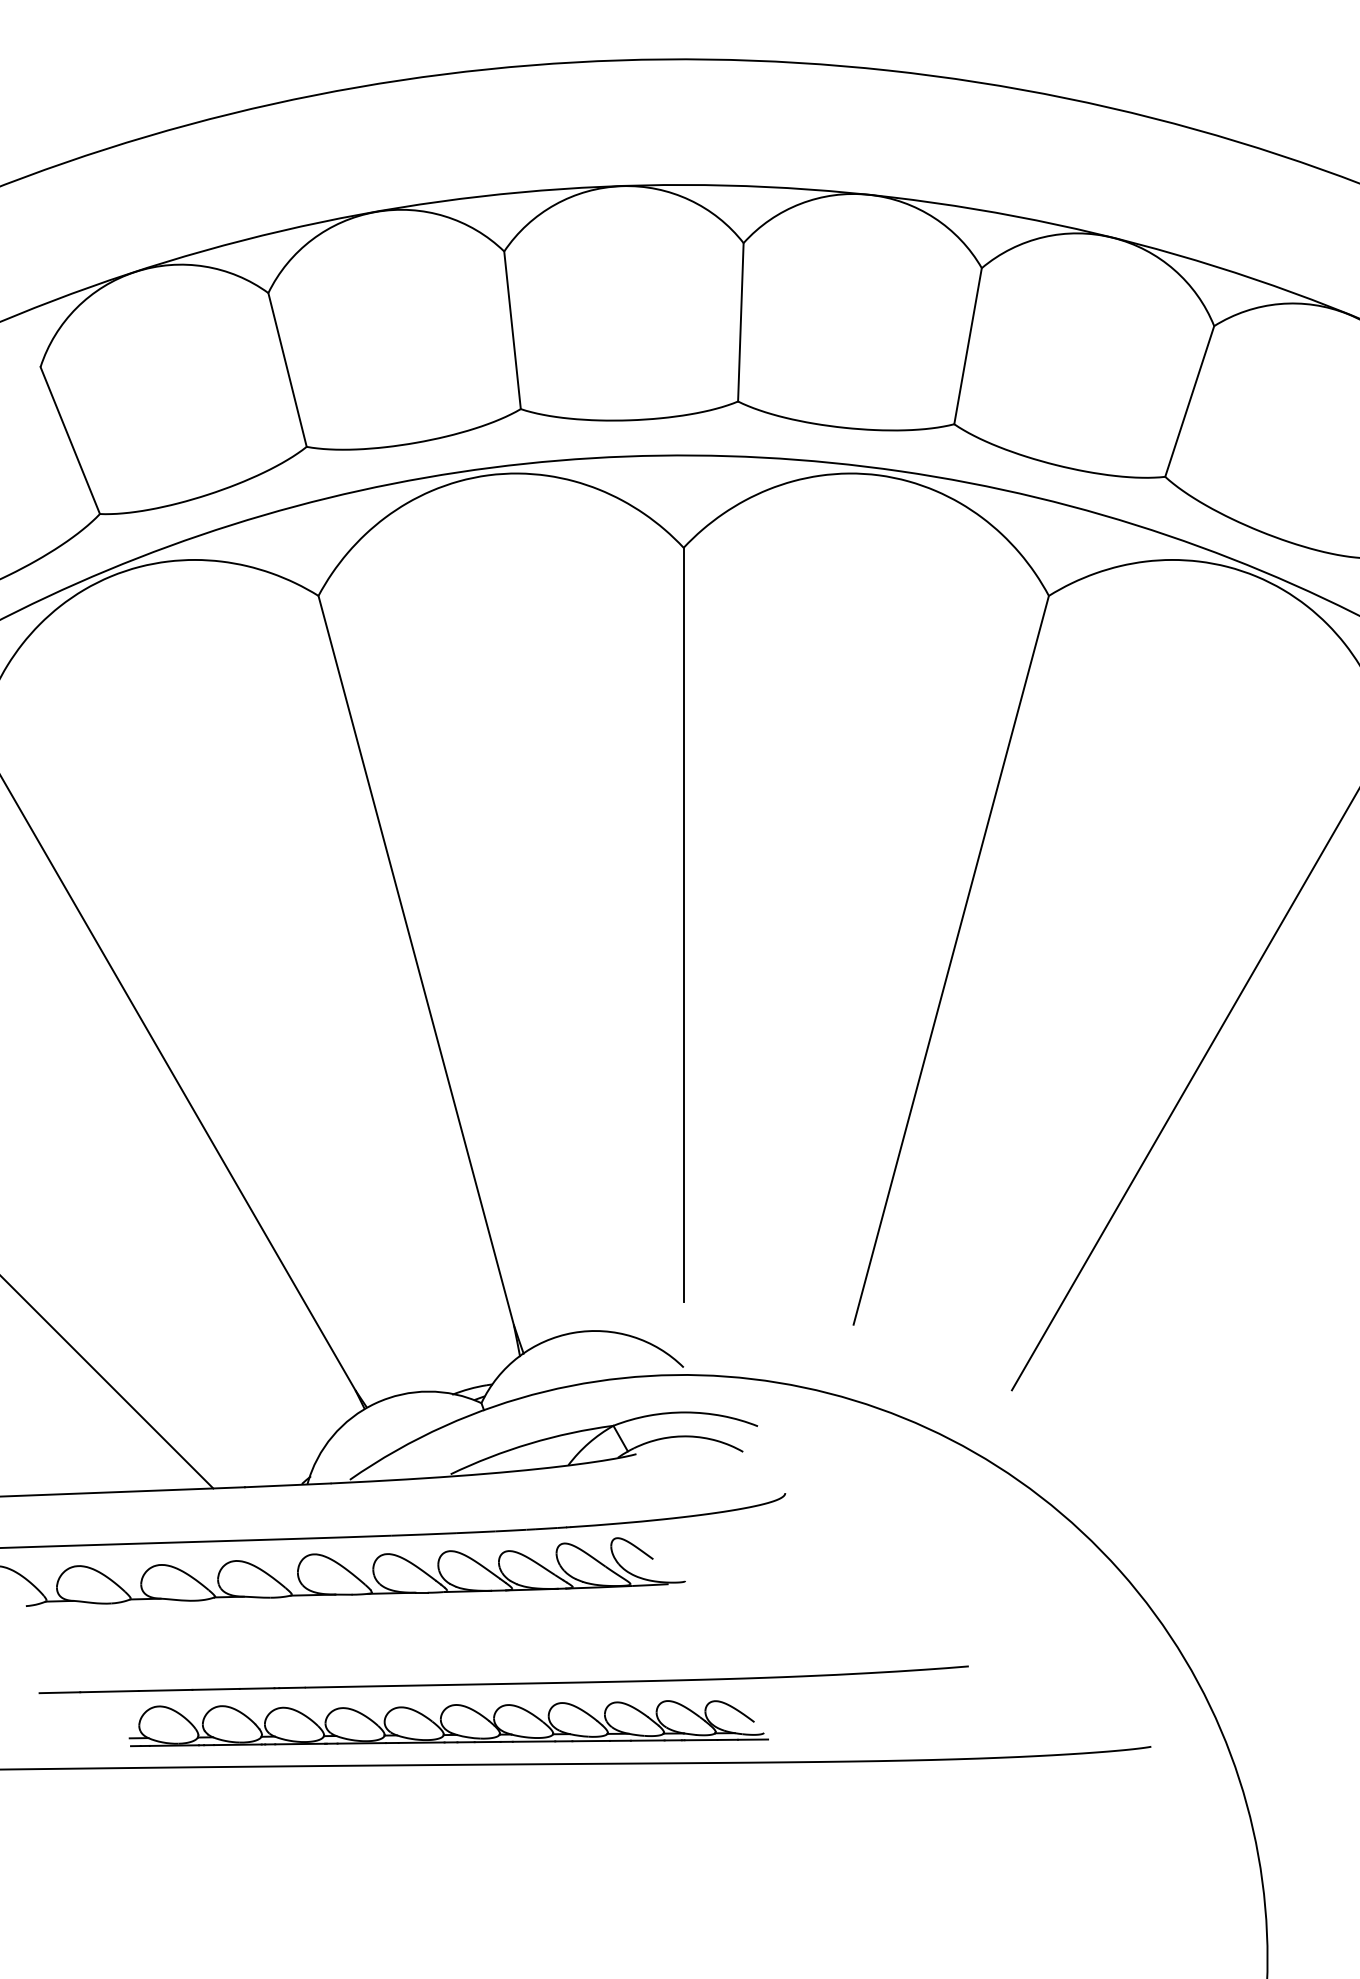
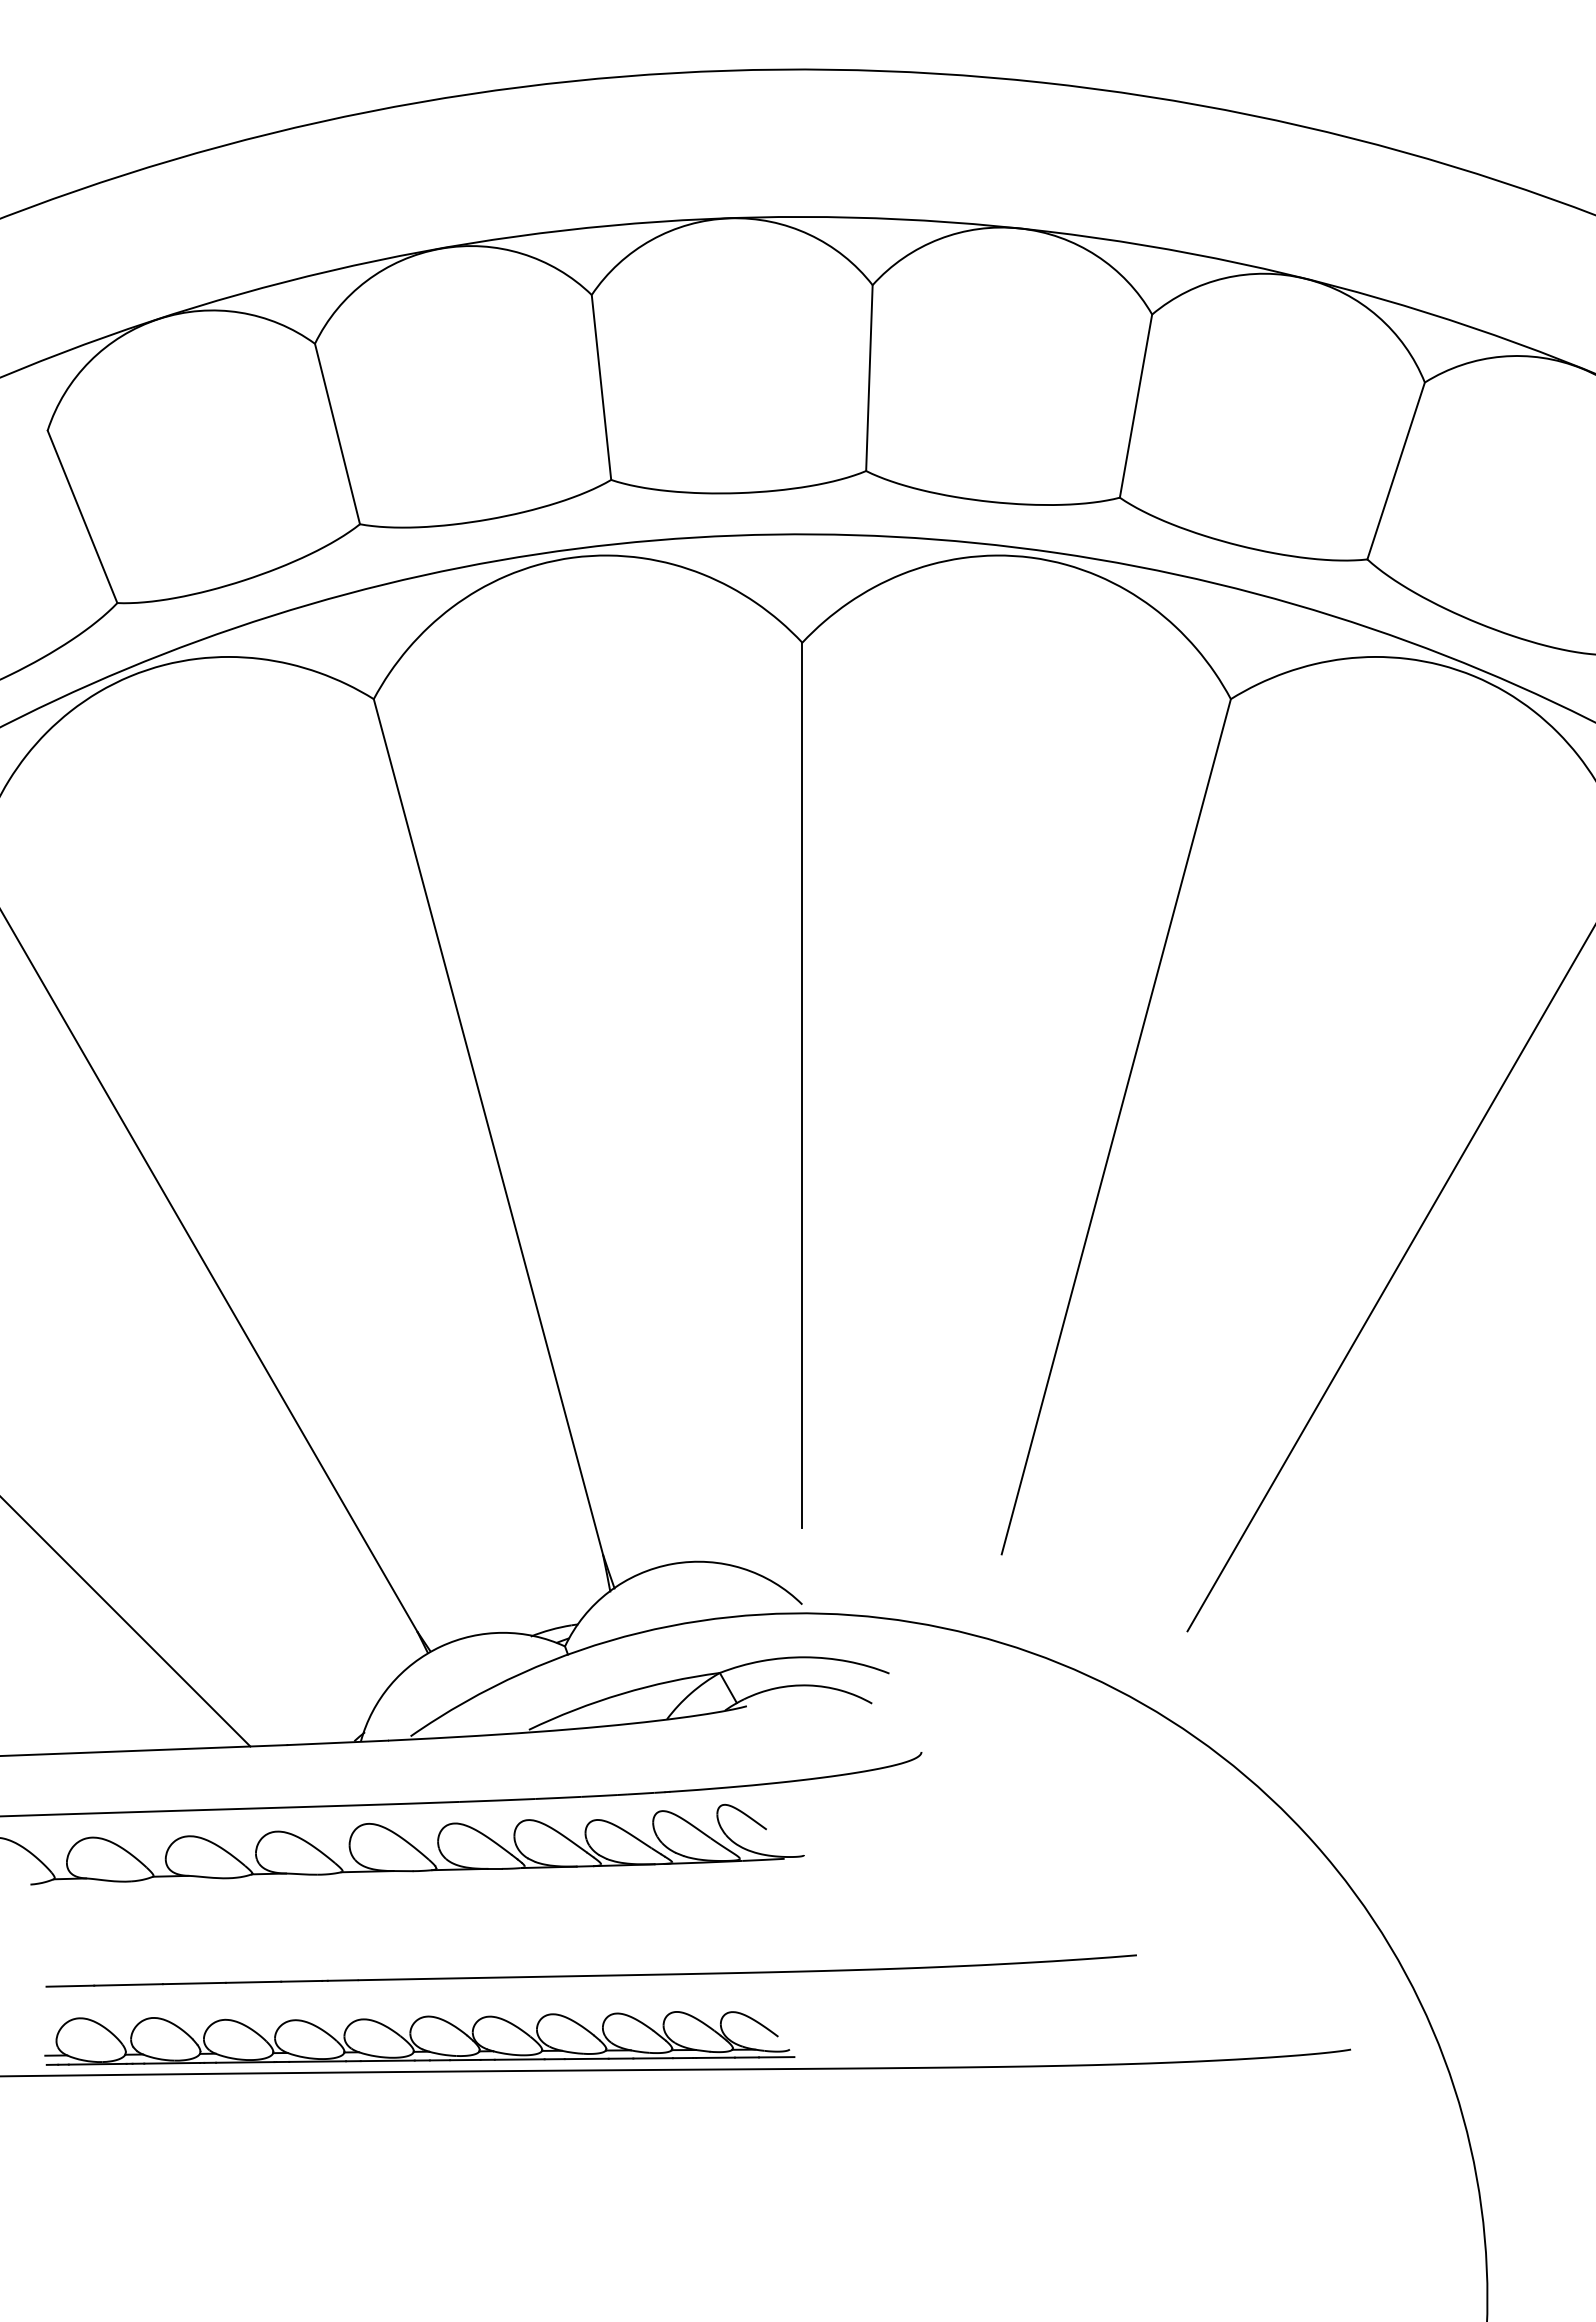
part: (448, 1723) -> (419, 2038), moved

